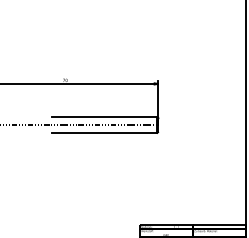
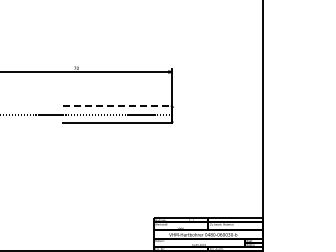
line: (104, 117) -> (117, 106), solid -> dashed

